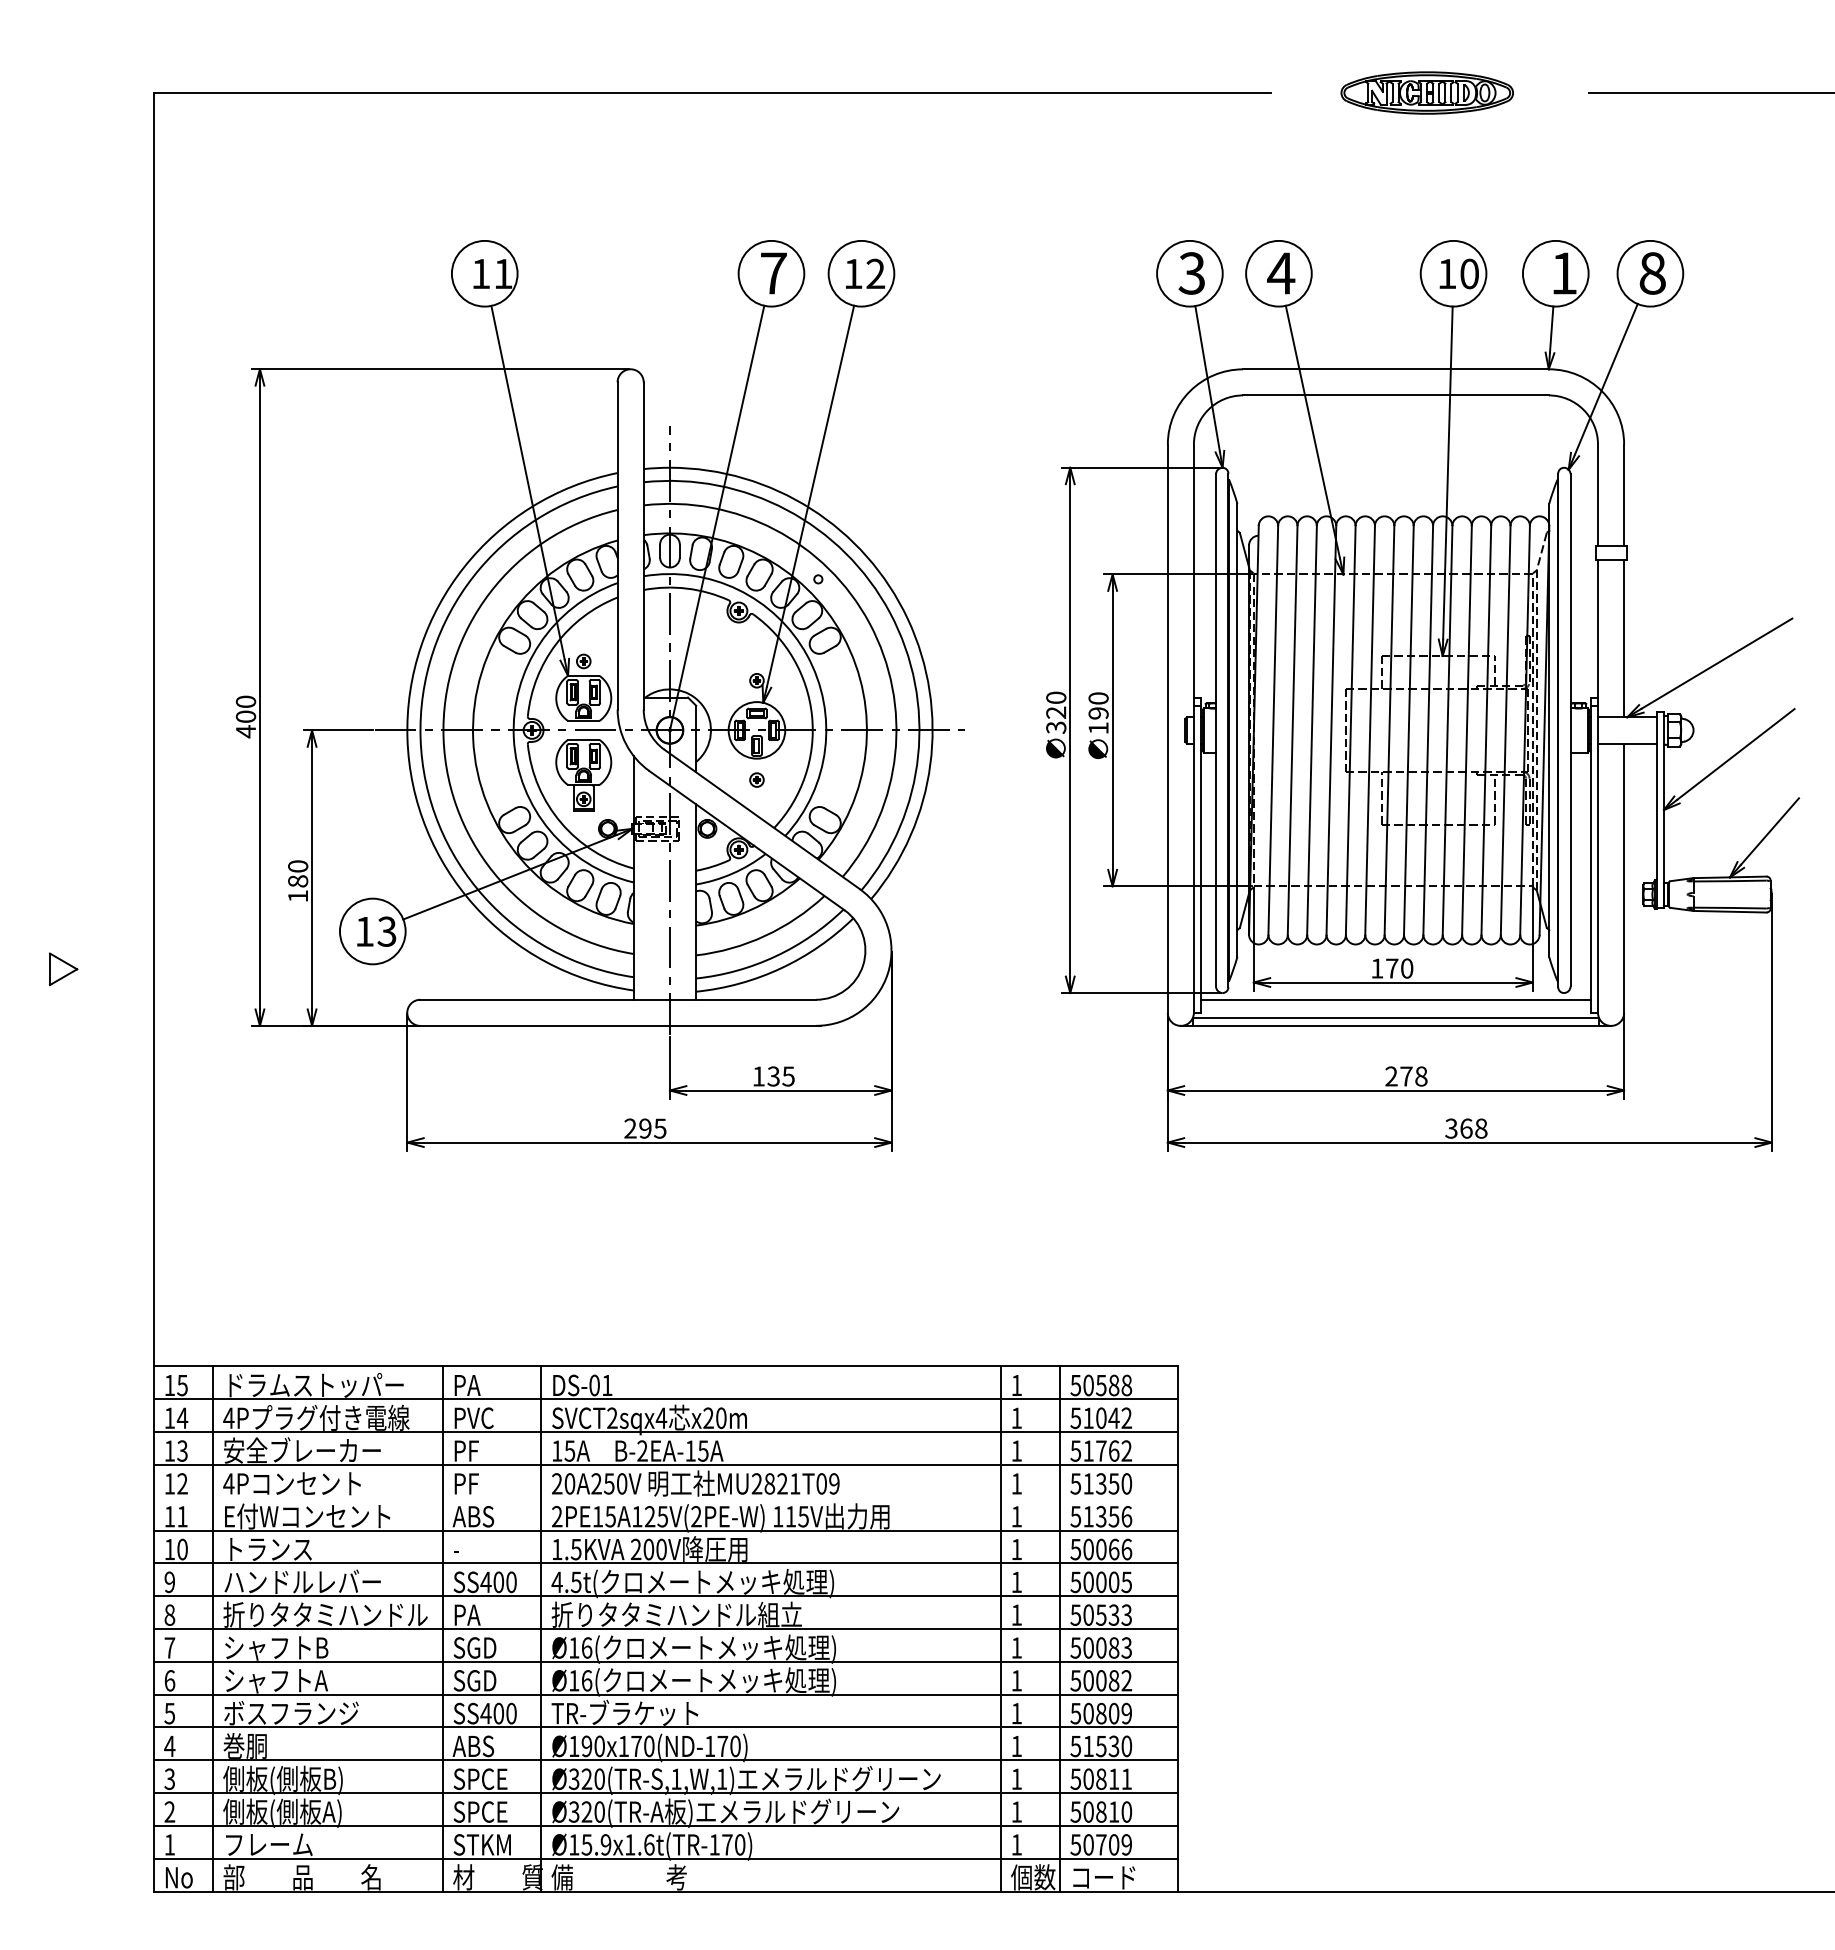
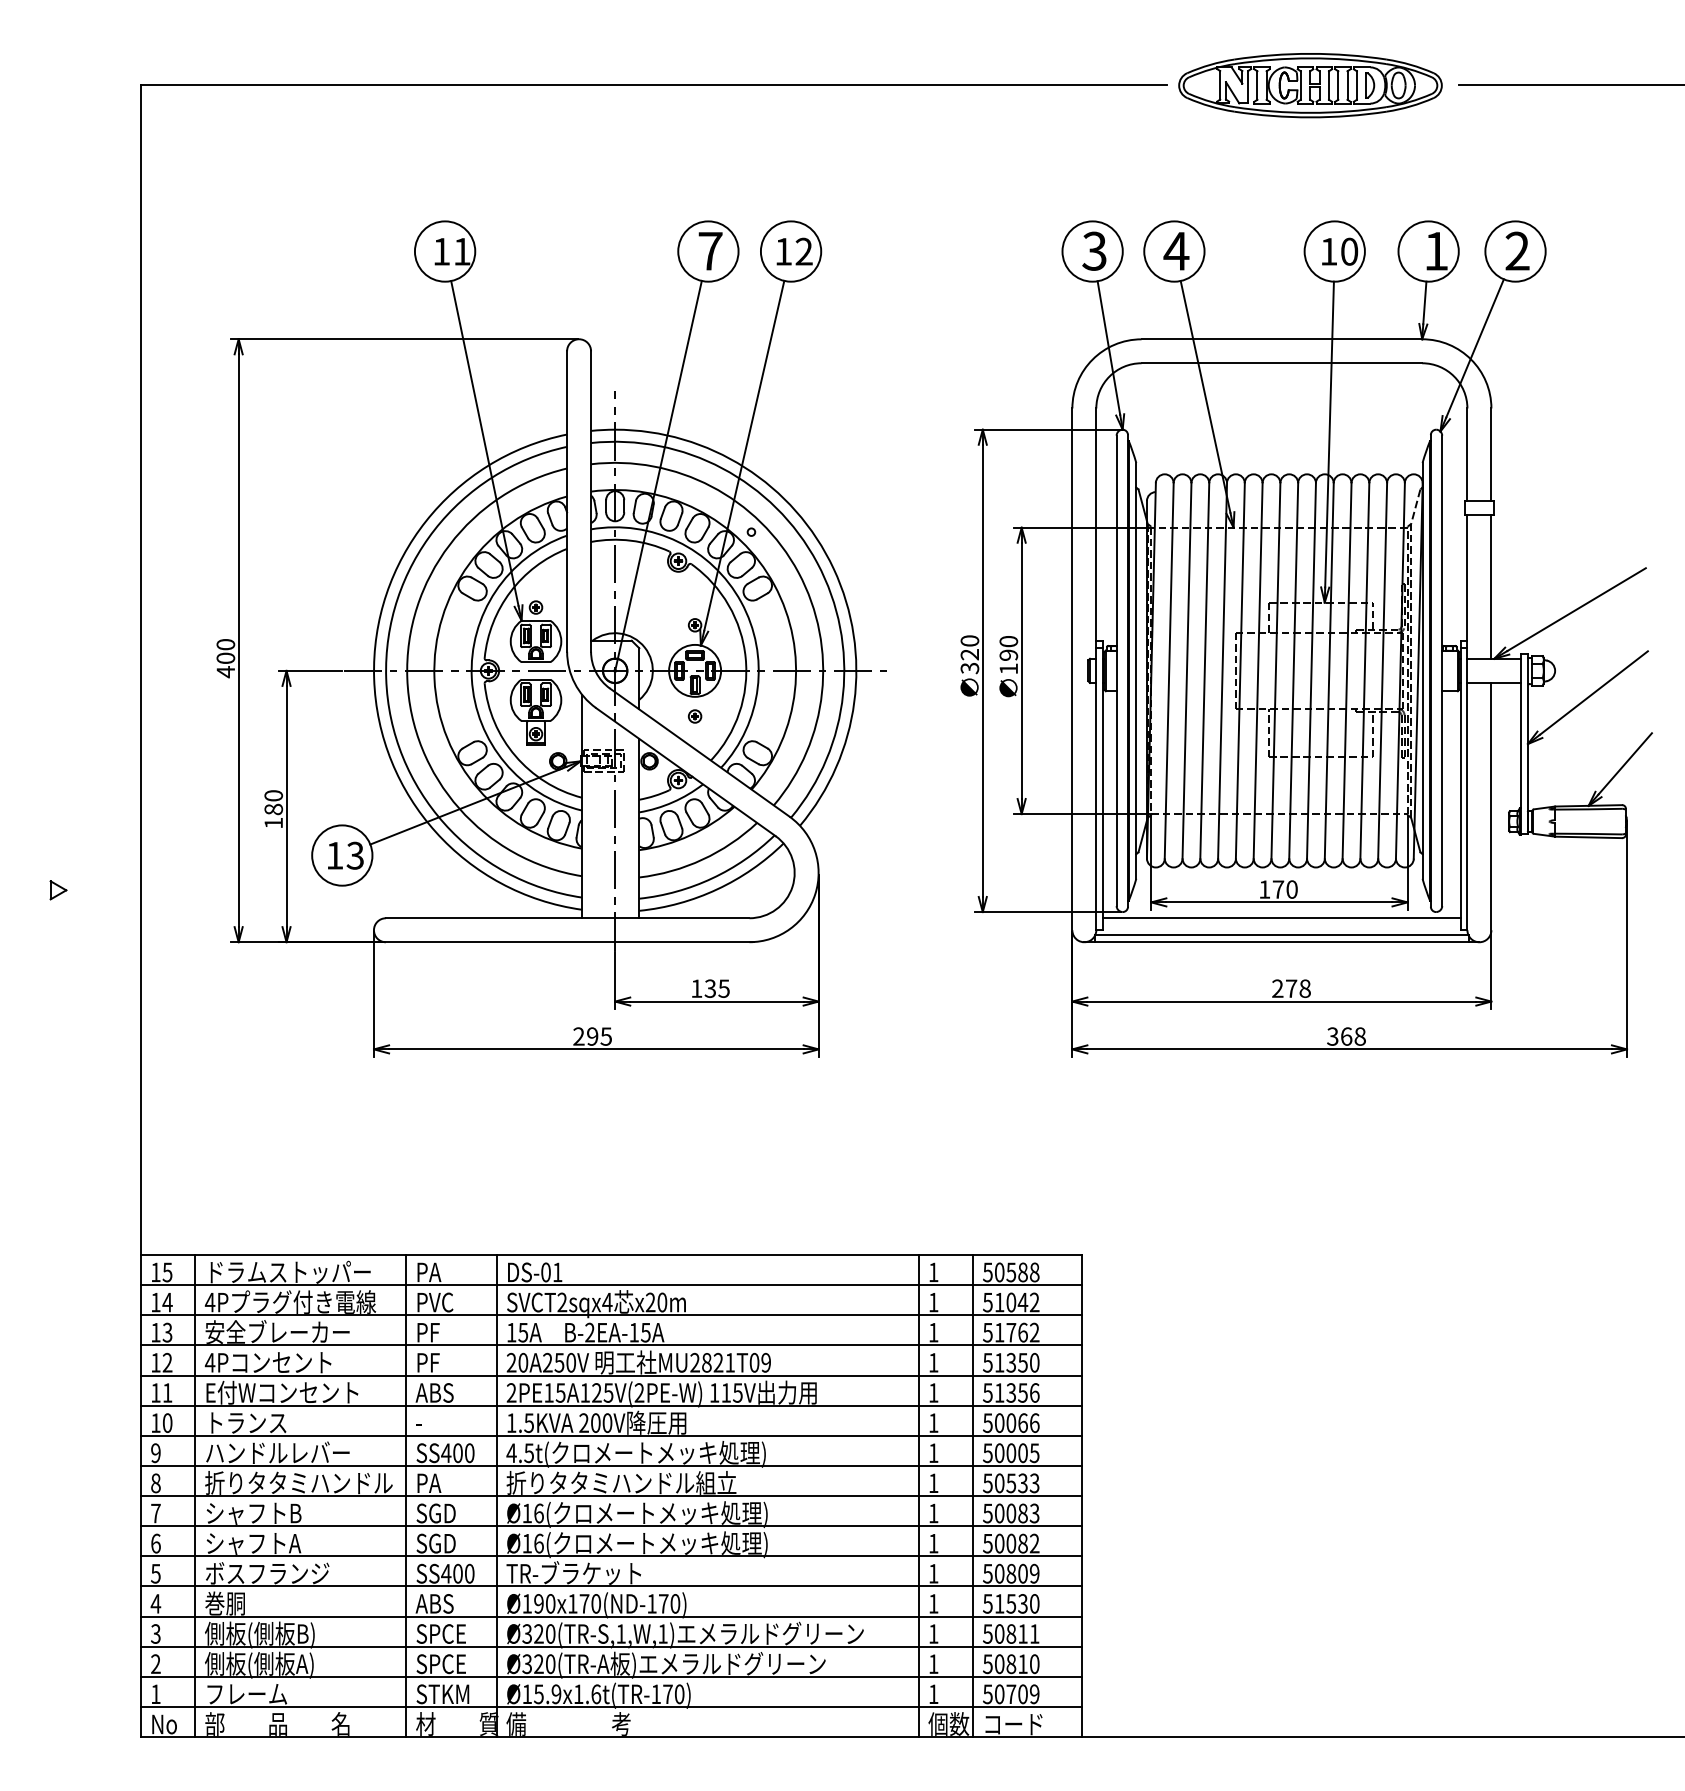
part: (1427, 92) -> (1310, 85), size x1.67
text: (1652, 273) -> (1517, 251), 8 -> 2
part: (63, 969) -> (58, 890), size x0.62
line: (665, 1497) -> (611, 1375), added

